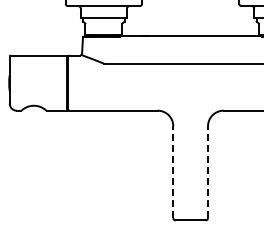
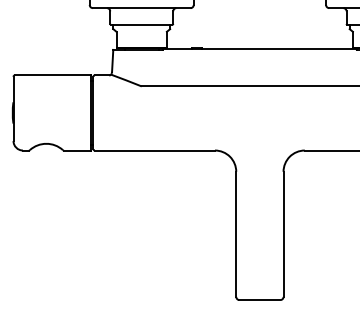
line: (173, 172) -> (236, 234), dashed -> solid
line: (208, 172) -> (284, 234), dashed -> solid

